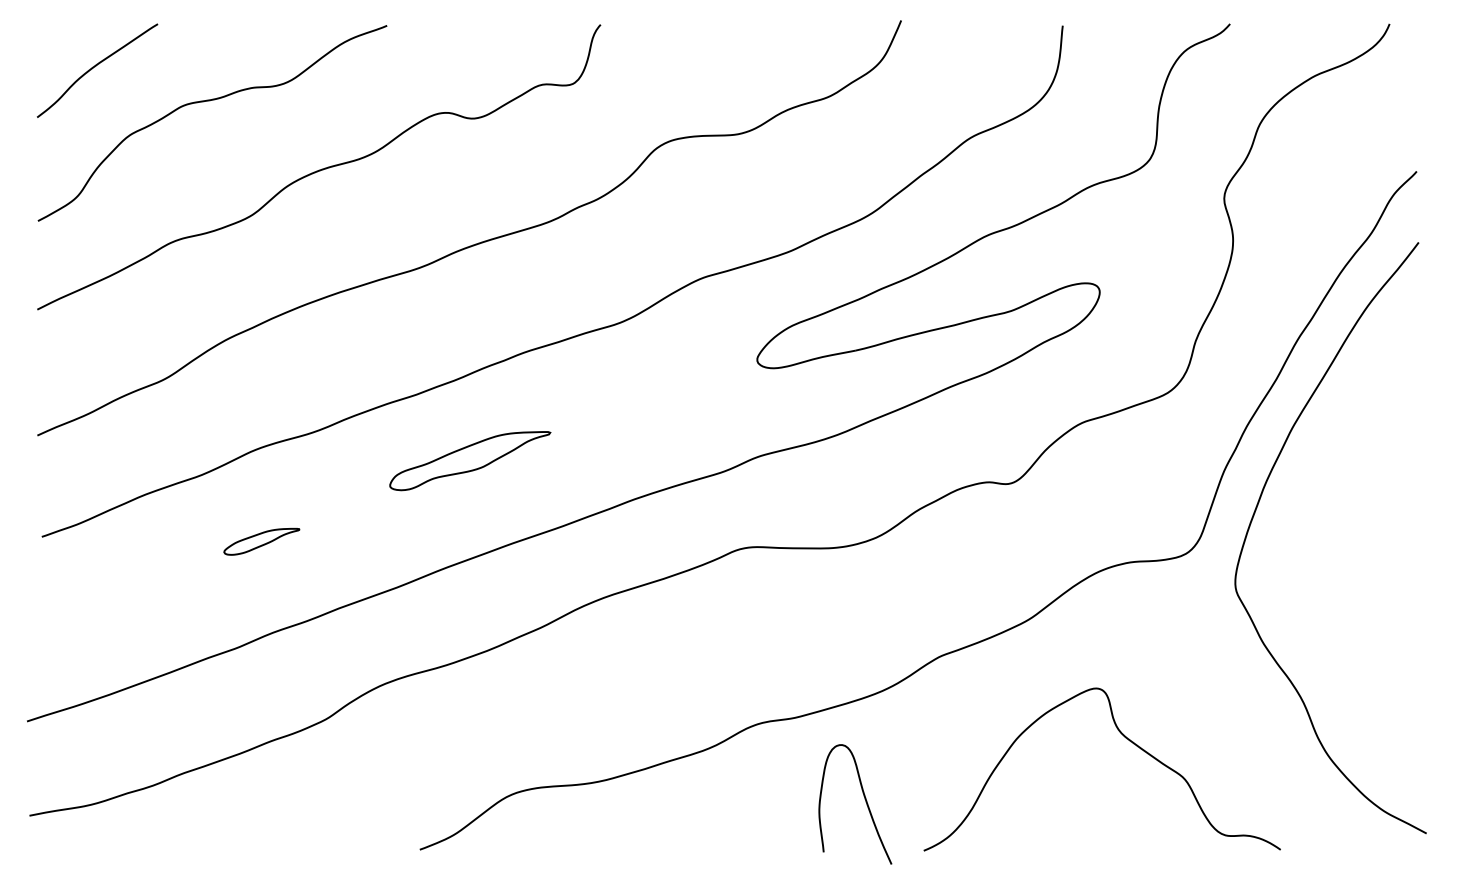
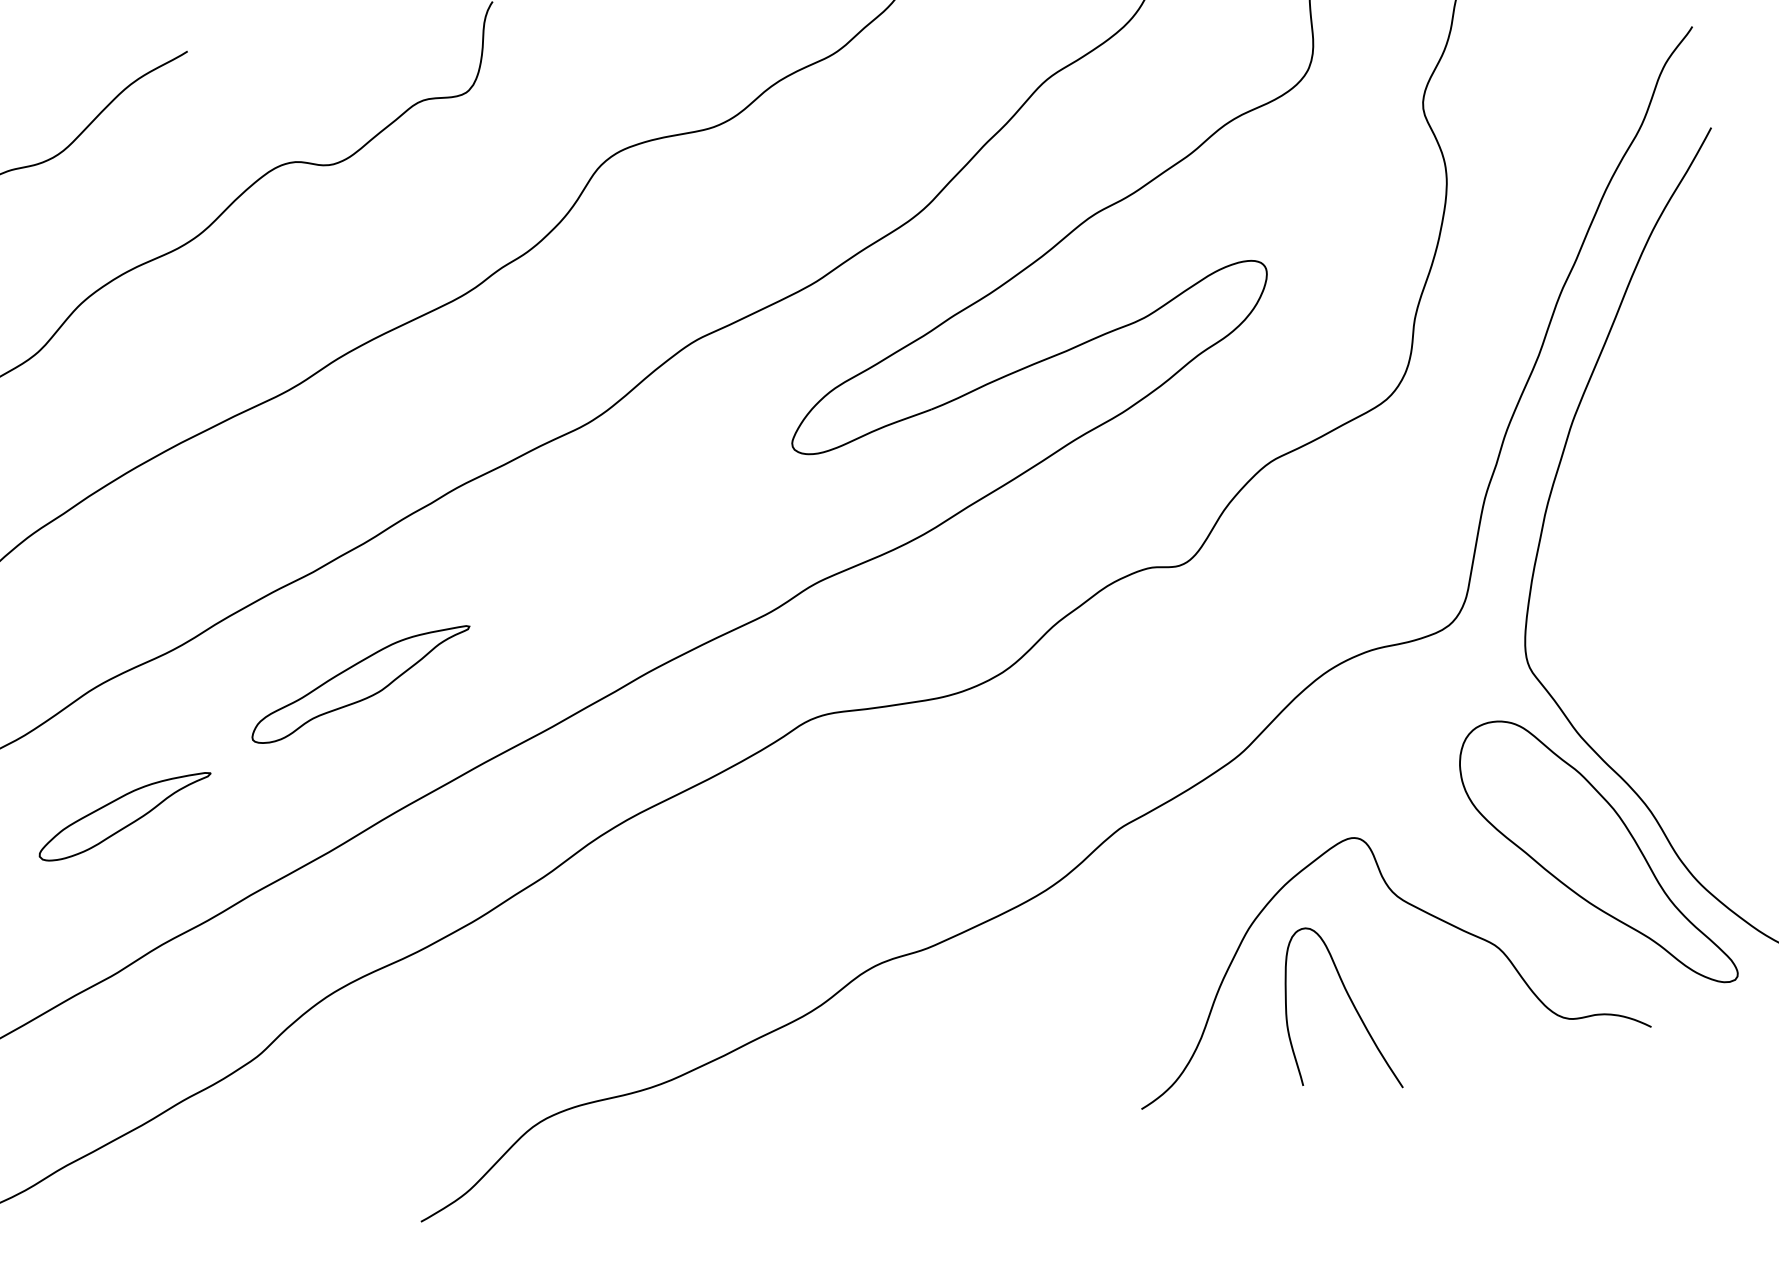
part: (470, 461) -> (361, 685), moved
part: (261, 541) -> (124, 817), size x1.67
part: (1261, 725) -> (1595, 853), added
curve: (865, 802) -> (1351, 1005), moved

